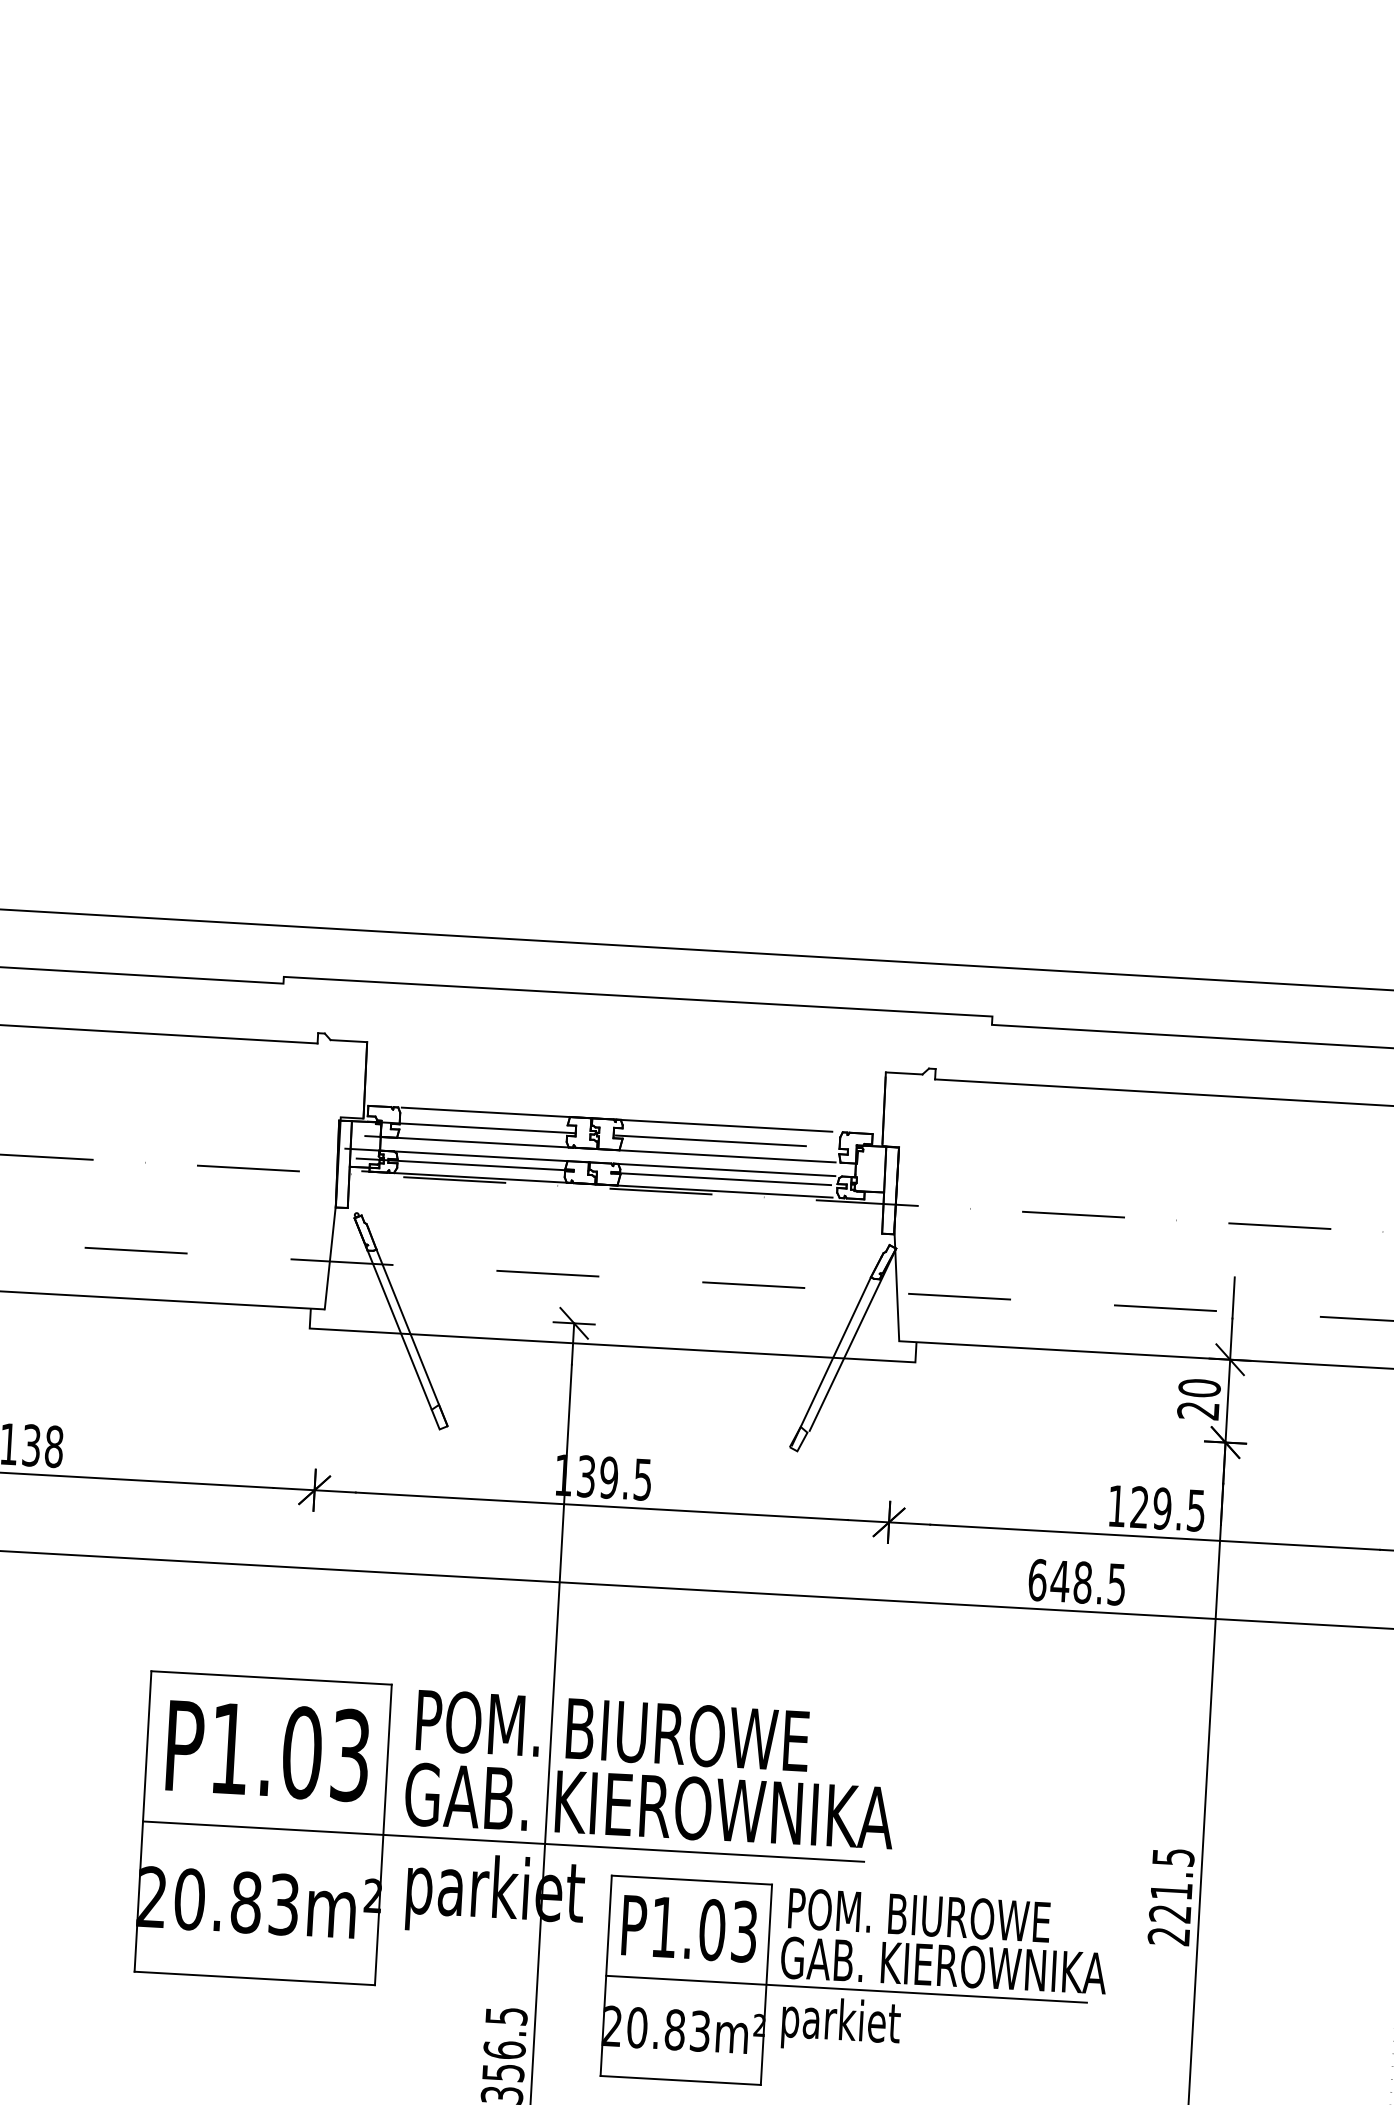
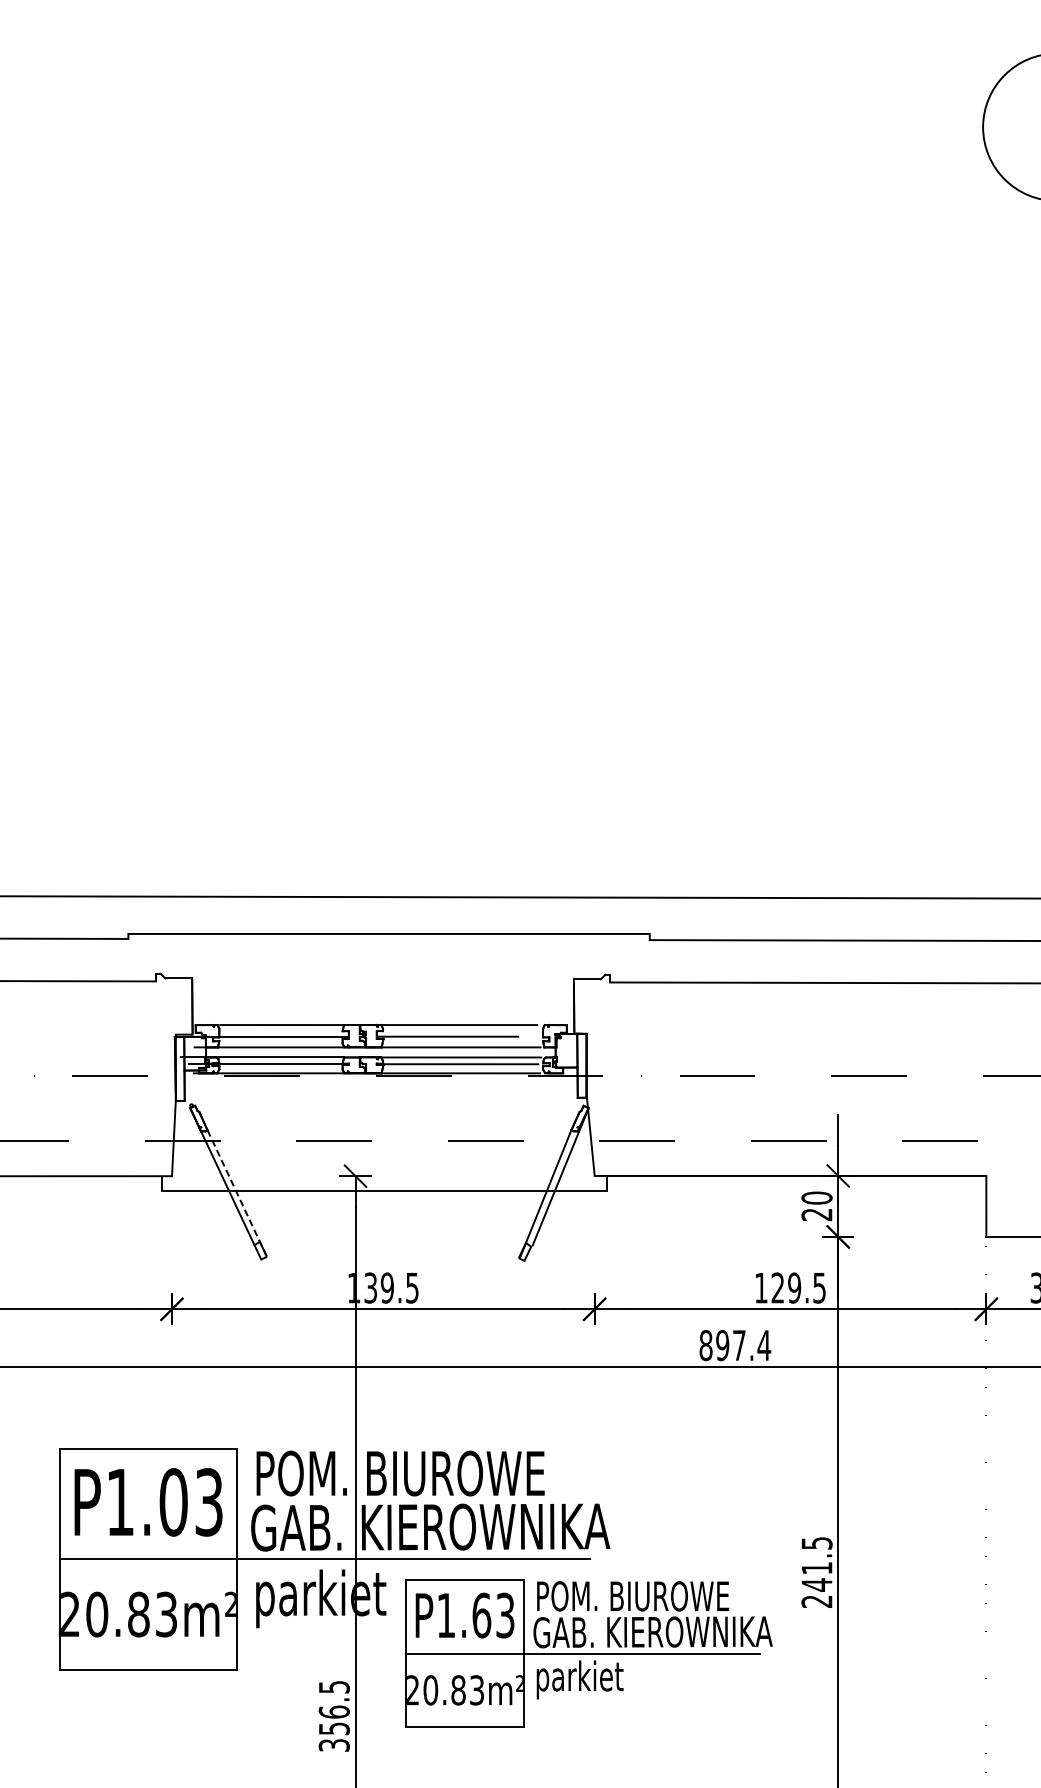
line: (412, 1337) -> (237, 1193), solid -> dashed
text: (1077, 1582) -> (735, 1345), 648.5 -> 897.4
text: (1169, 1913) -> (816, 1584), 221.5 -> 241.5
text: (711, 1929) -> (481, 1615), P1.03 -> P1.63

